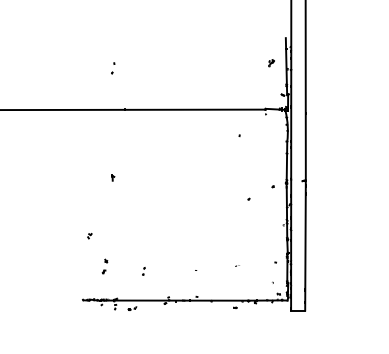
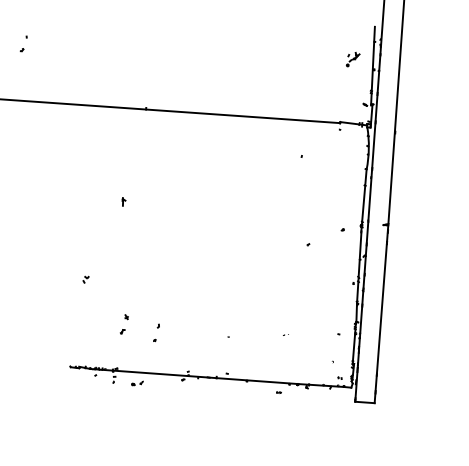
part: (271, 63) -> (352, 60), size x1.6
part: (113, 68) -> (25, 43), moved
part: (104, 266) -> (123, 324), moved
part: (143, 271) -> (156, 333), size x1.6

